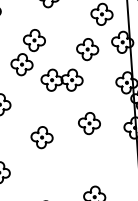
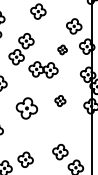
part: (87, 48) -> (62, 49), size x0.6
part: (89, 122) -> (60, 100), size x0.7
part: (41, 137) -> (26, 108), size x1.4

